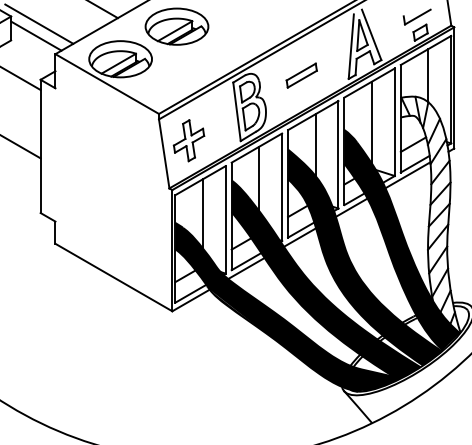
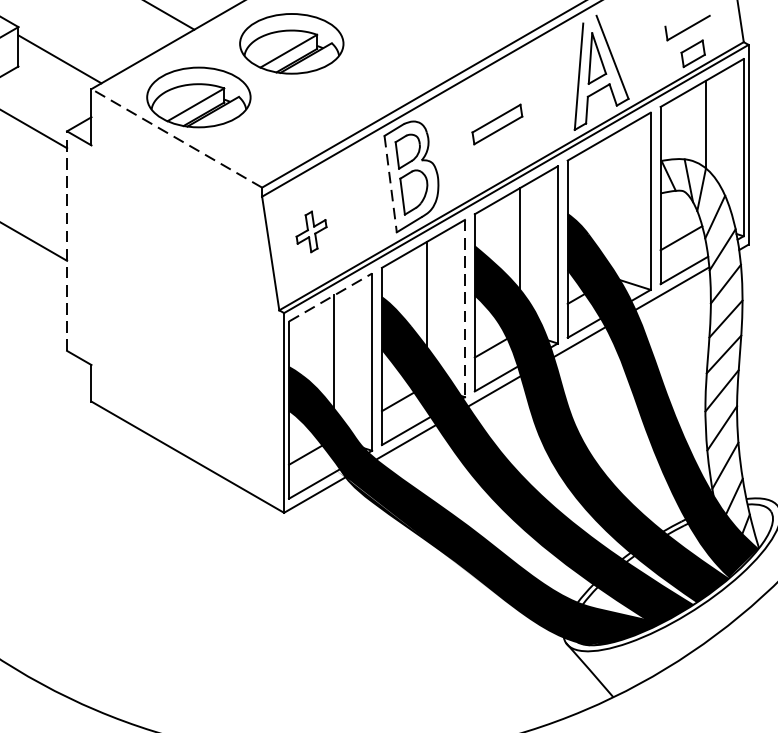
line: (39, 23) -> (65, 38), removed
line: (107, 84) -> (177, 139), solid -> dashed
line: (237, 112) -> (391, 185), solid -> dashed
line: (371, 122) -> (612, 201), removed
part: (188, 140) -> (310, 231), size x0.6
line: (40, 146) -> (66, 241), solid -> dashed
line: (200, 180) -> (330, 297), solid -> dashed
line: (282, 187) -> (465, 308), solid -> dashed

